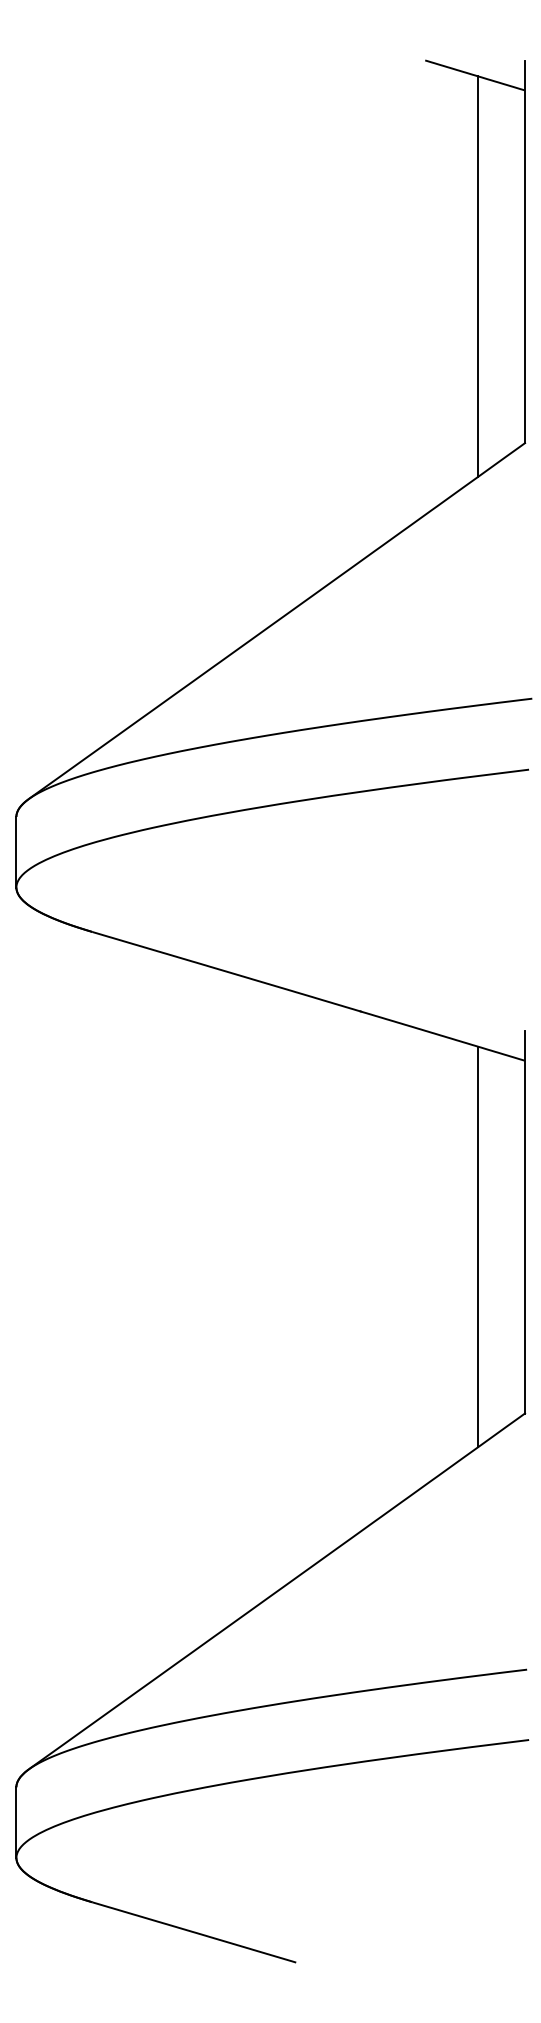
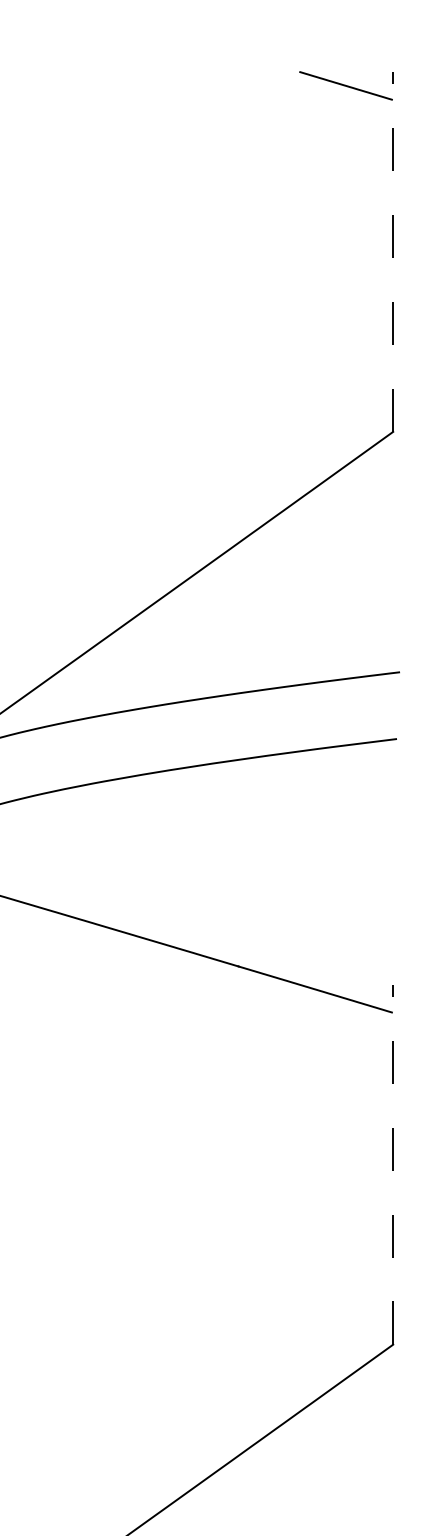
line: (524, 251) -> (392, 251), solid -> dashed
line: (478, 276) -> (349, 275), removed
line: (524, 1221) -> (392, 1164), solid -> dashed
line: (478, 1246) -> (349, 1187), removed

